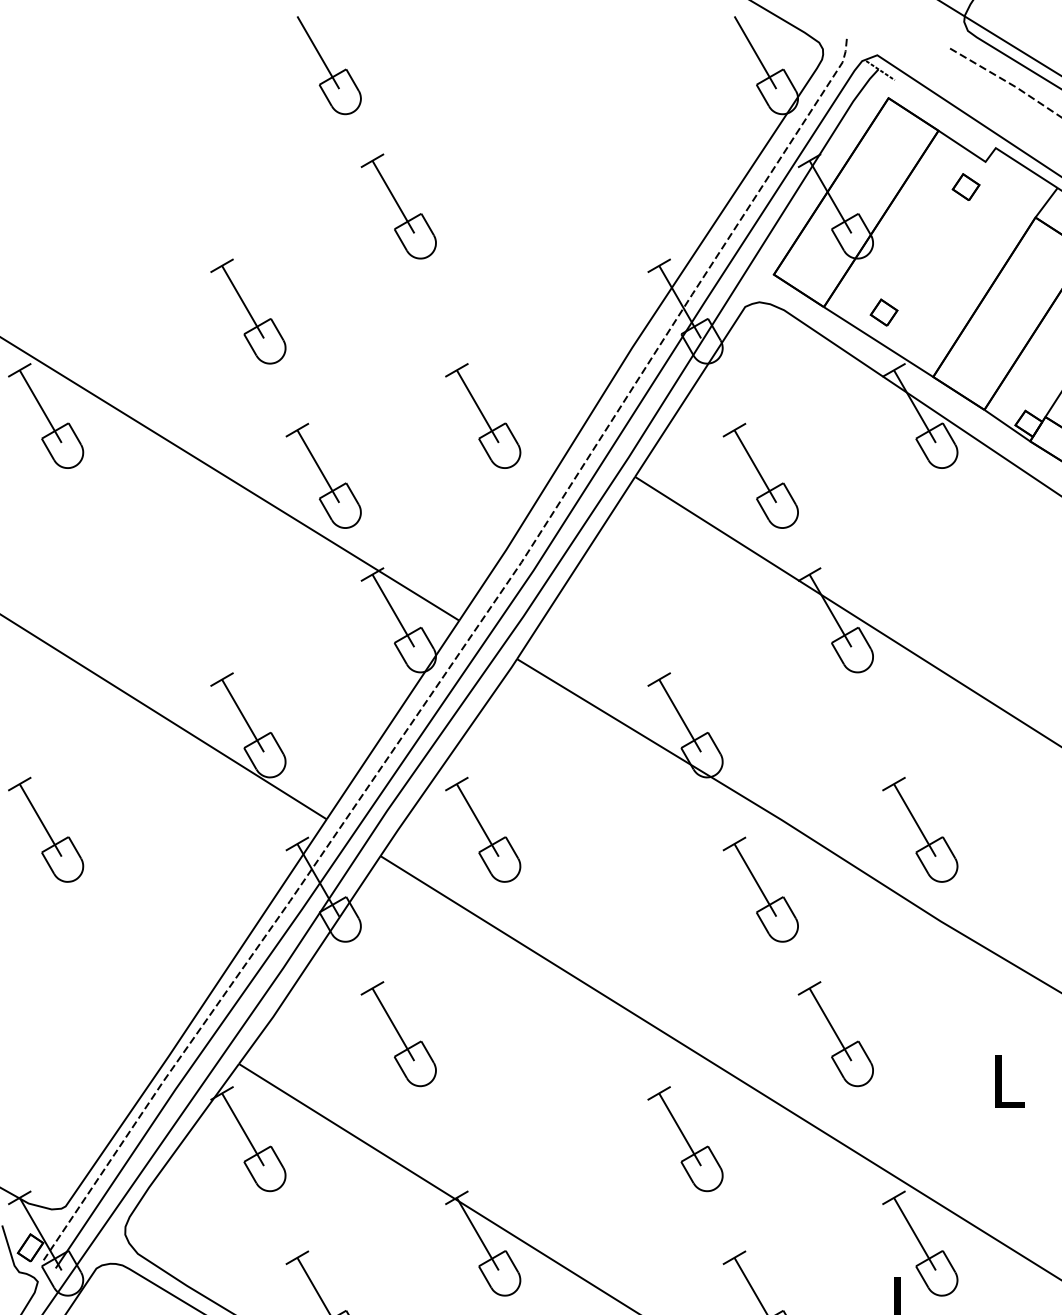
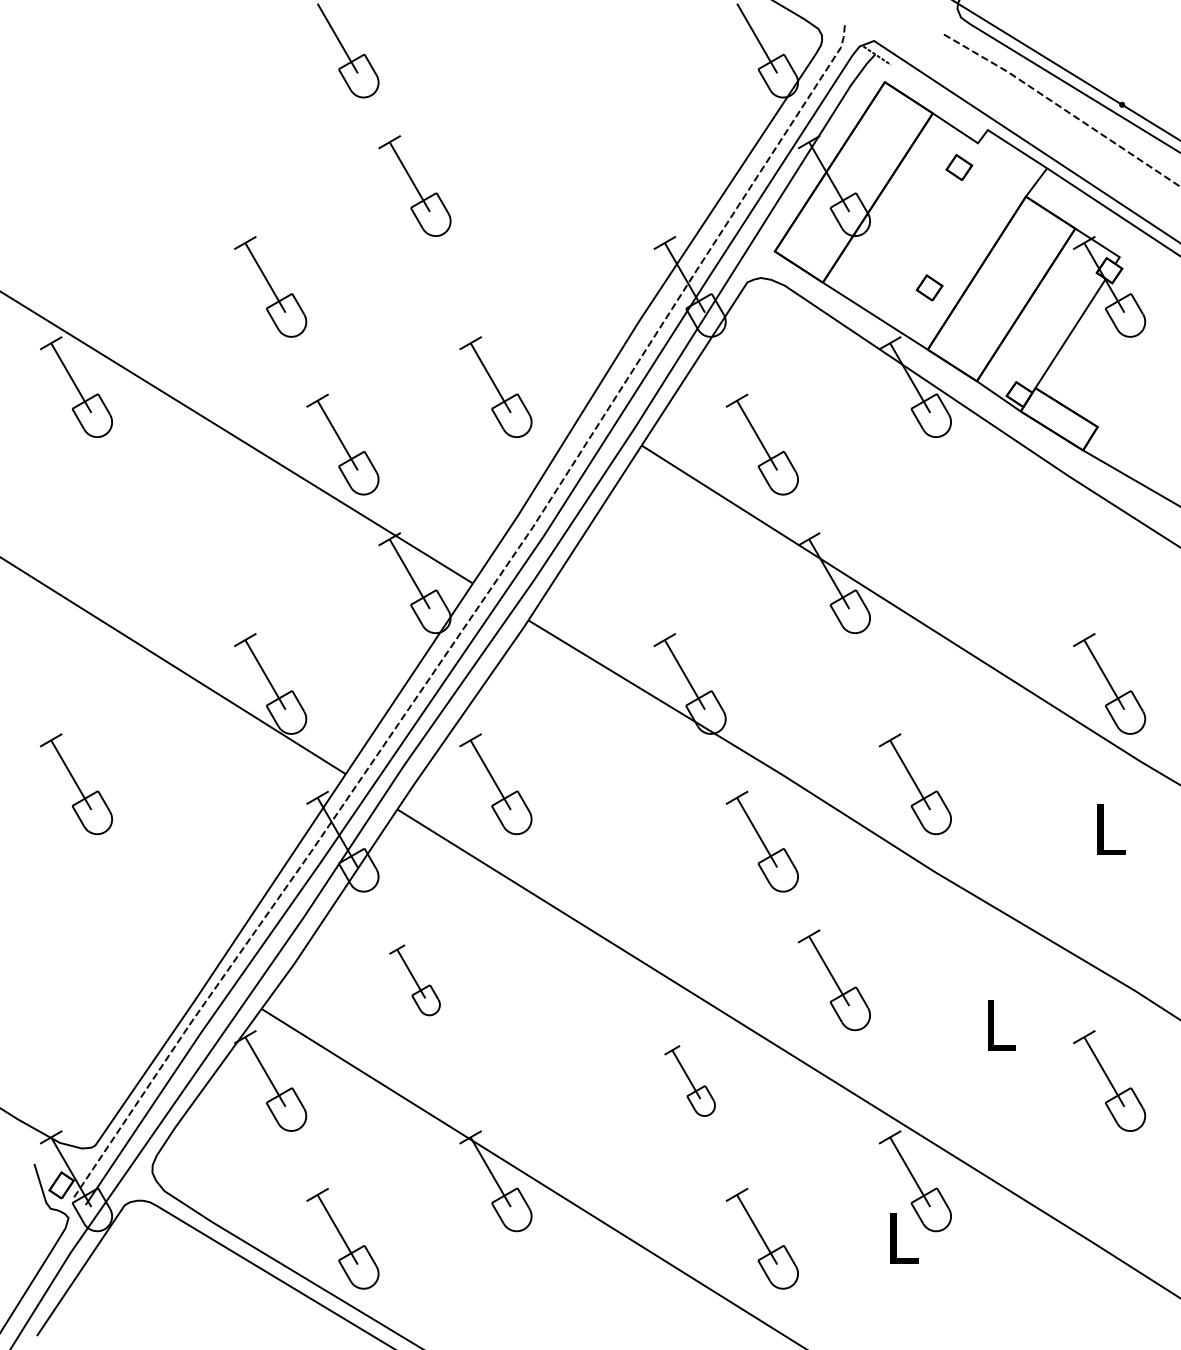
part: (883, 312) -> (929, 287), moved
part: (398, 1034) -> (414, 980), size x0.7
part: (684, 1138) -> (689, 1080), size x0.7

